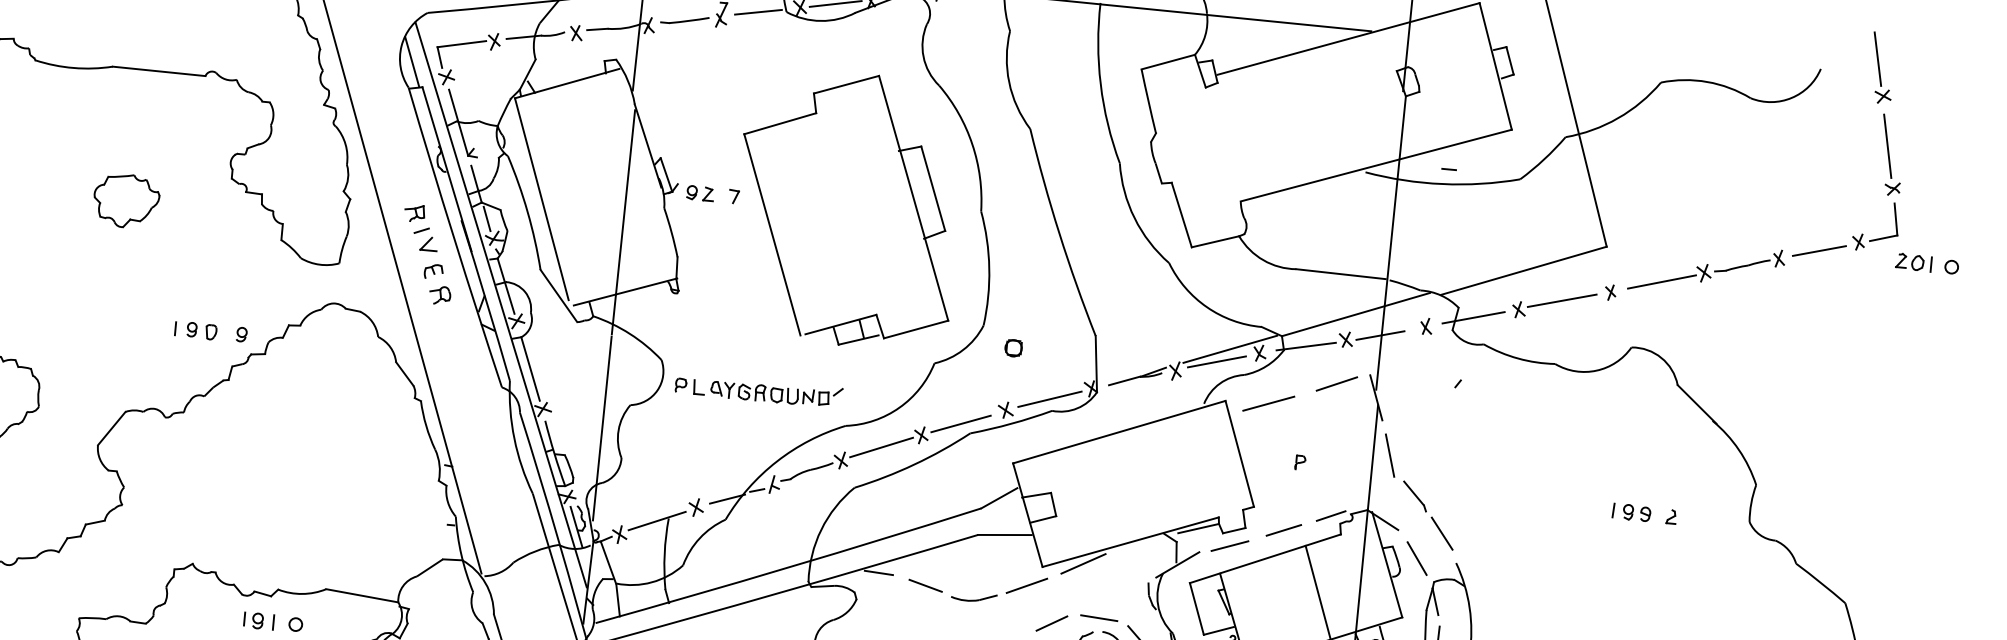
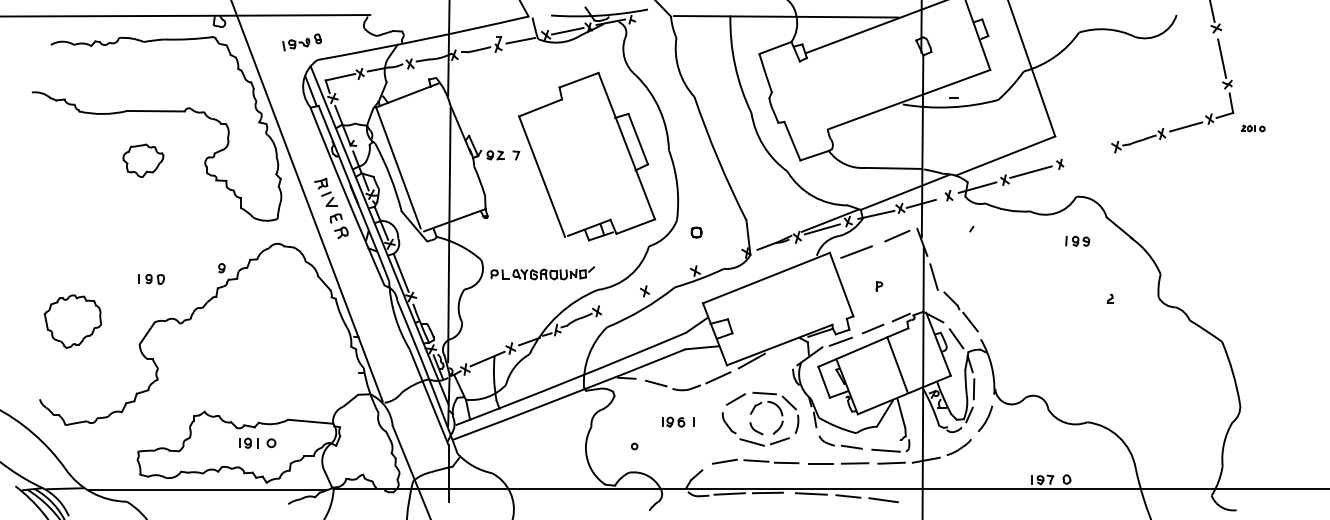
part: (126, 200) -> (143, 160), moved
part: (1927, 263) -> (1253, 128), size x0.6
line: (1660, 281) -> (1090, 154), removed
part: (196, 330) -> (151, 279), moved
line: (1049, 398) -> (721, 261), removed
line: (960, 422) -> (668, 281), removed
line: (882, 446) -> (621, 300), removed
part: (1631, 511) -> (1077, 240), moved

